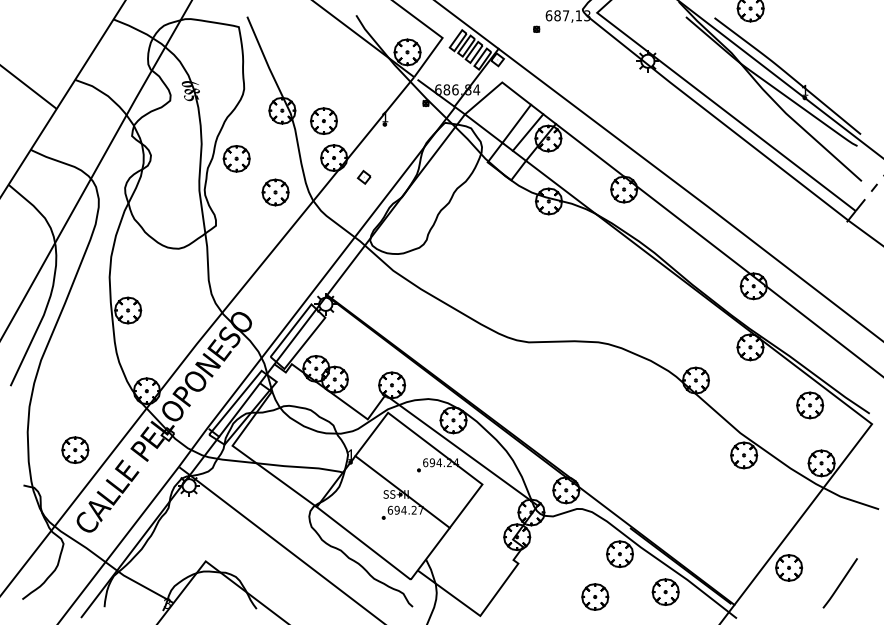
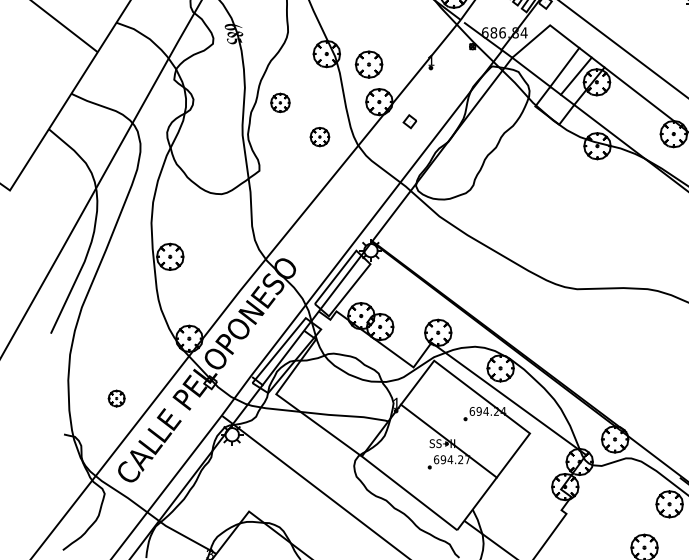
part: (236, 158) -> (280, 102), size x0.7
part: (275, 192) -> (319, 137), size x0.7
part: (75, 449) -> (116, 397), size x0.6

